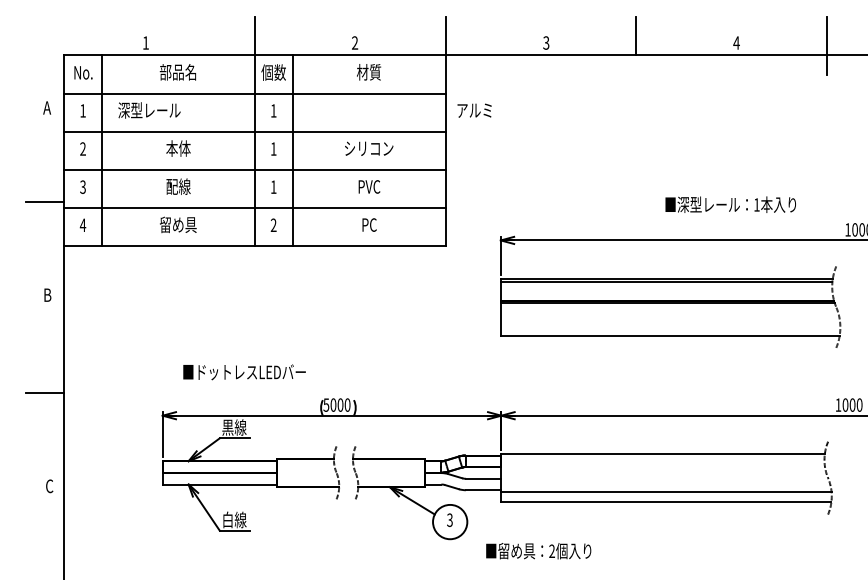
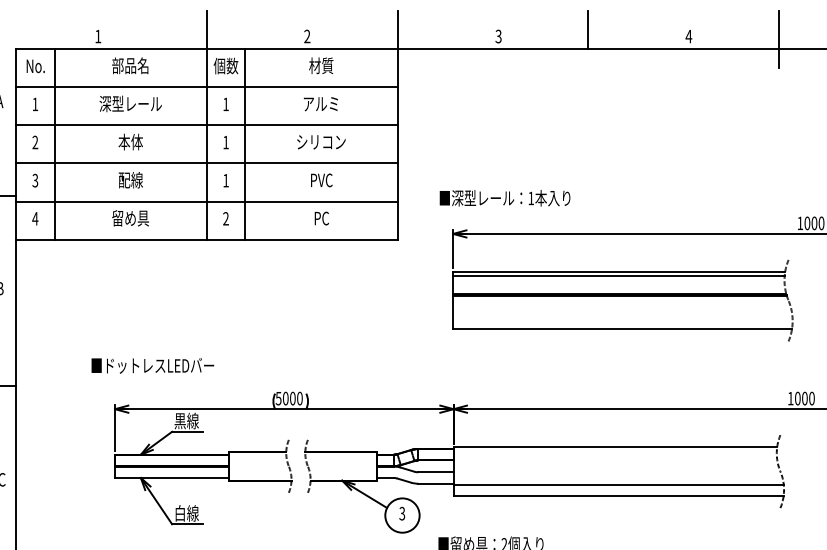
text: (149, 110) -> (130, 103), moved
text: (474, 110) -> (320, 103), moved
text: (730, 204) -> (504, 197), moved
text: (244, 372) -> (152, 365), moved

